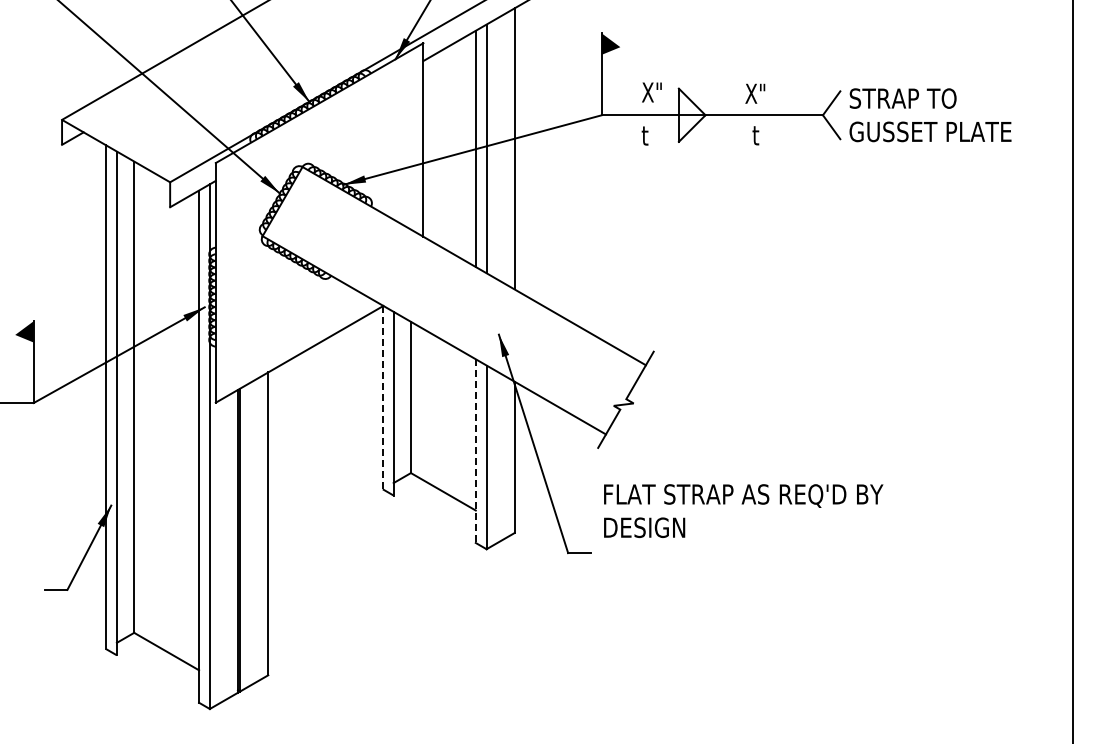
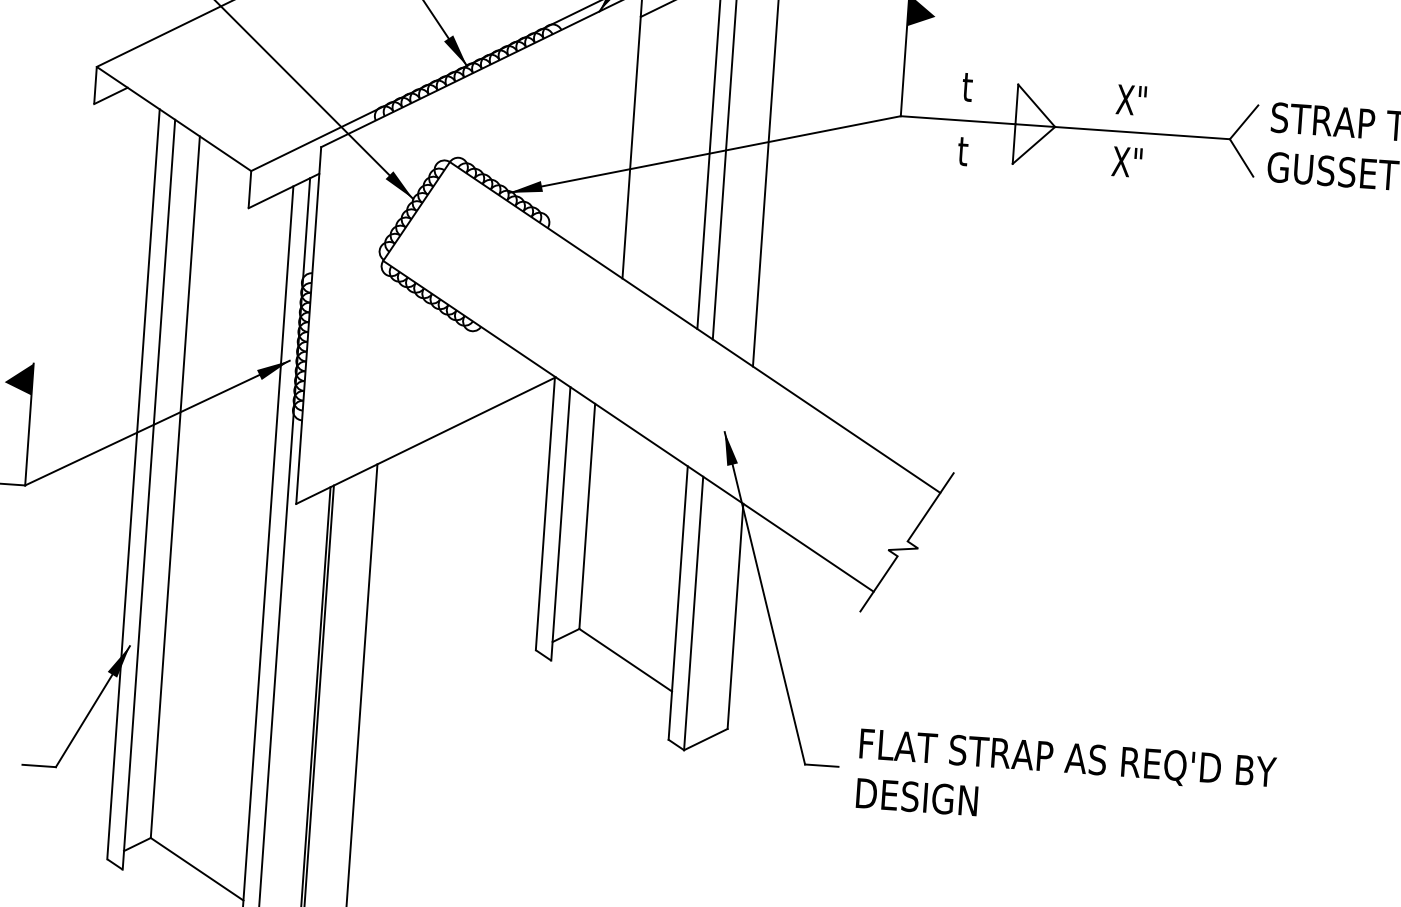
text: (651, 92) -> (977, 87), X" -> t
text: (755, 135) -> (1127, 162), t -> X"
line: (382, 397) -> (544, 513), dashed -> solid
line: (475, 451) -> (677, 603), dashed -> solid
text: (743, 510) -> (1066, 781), moved

